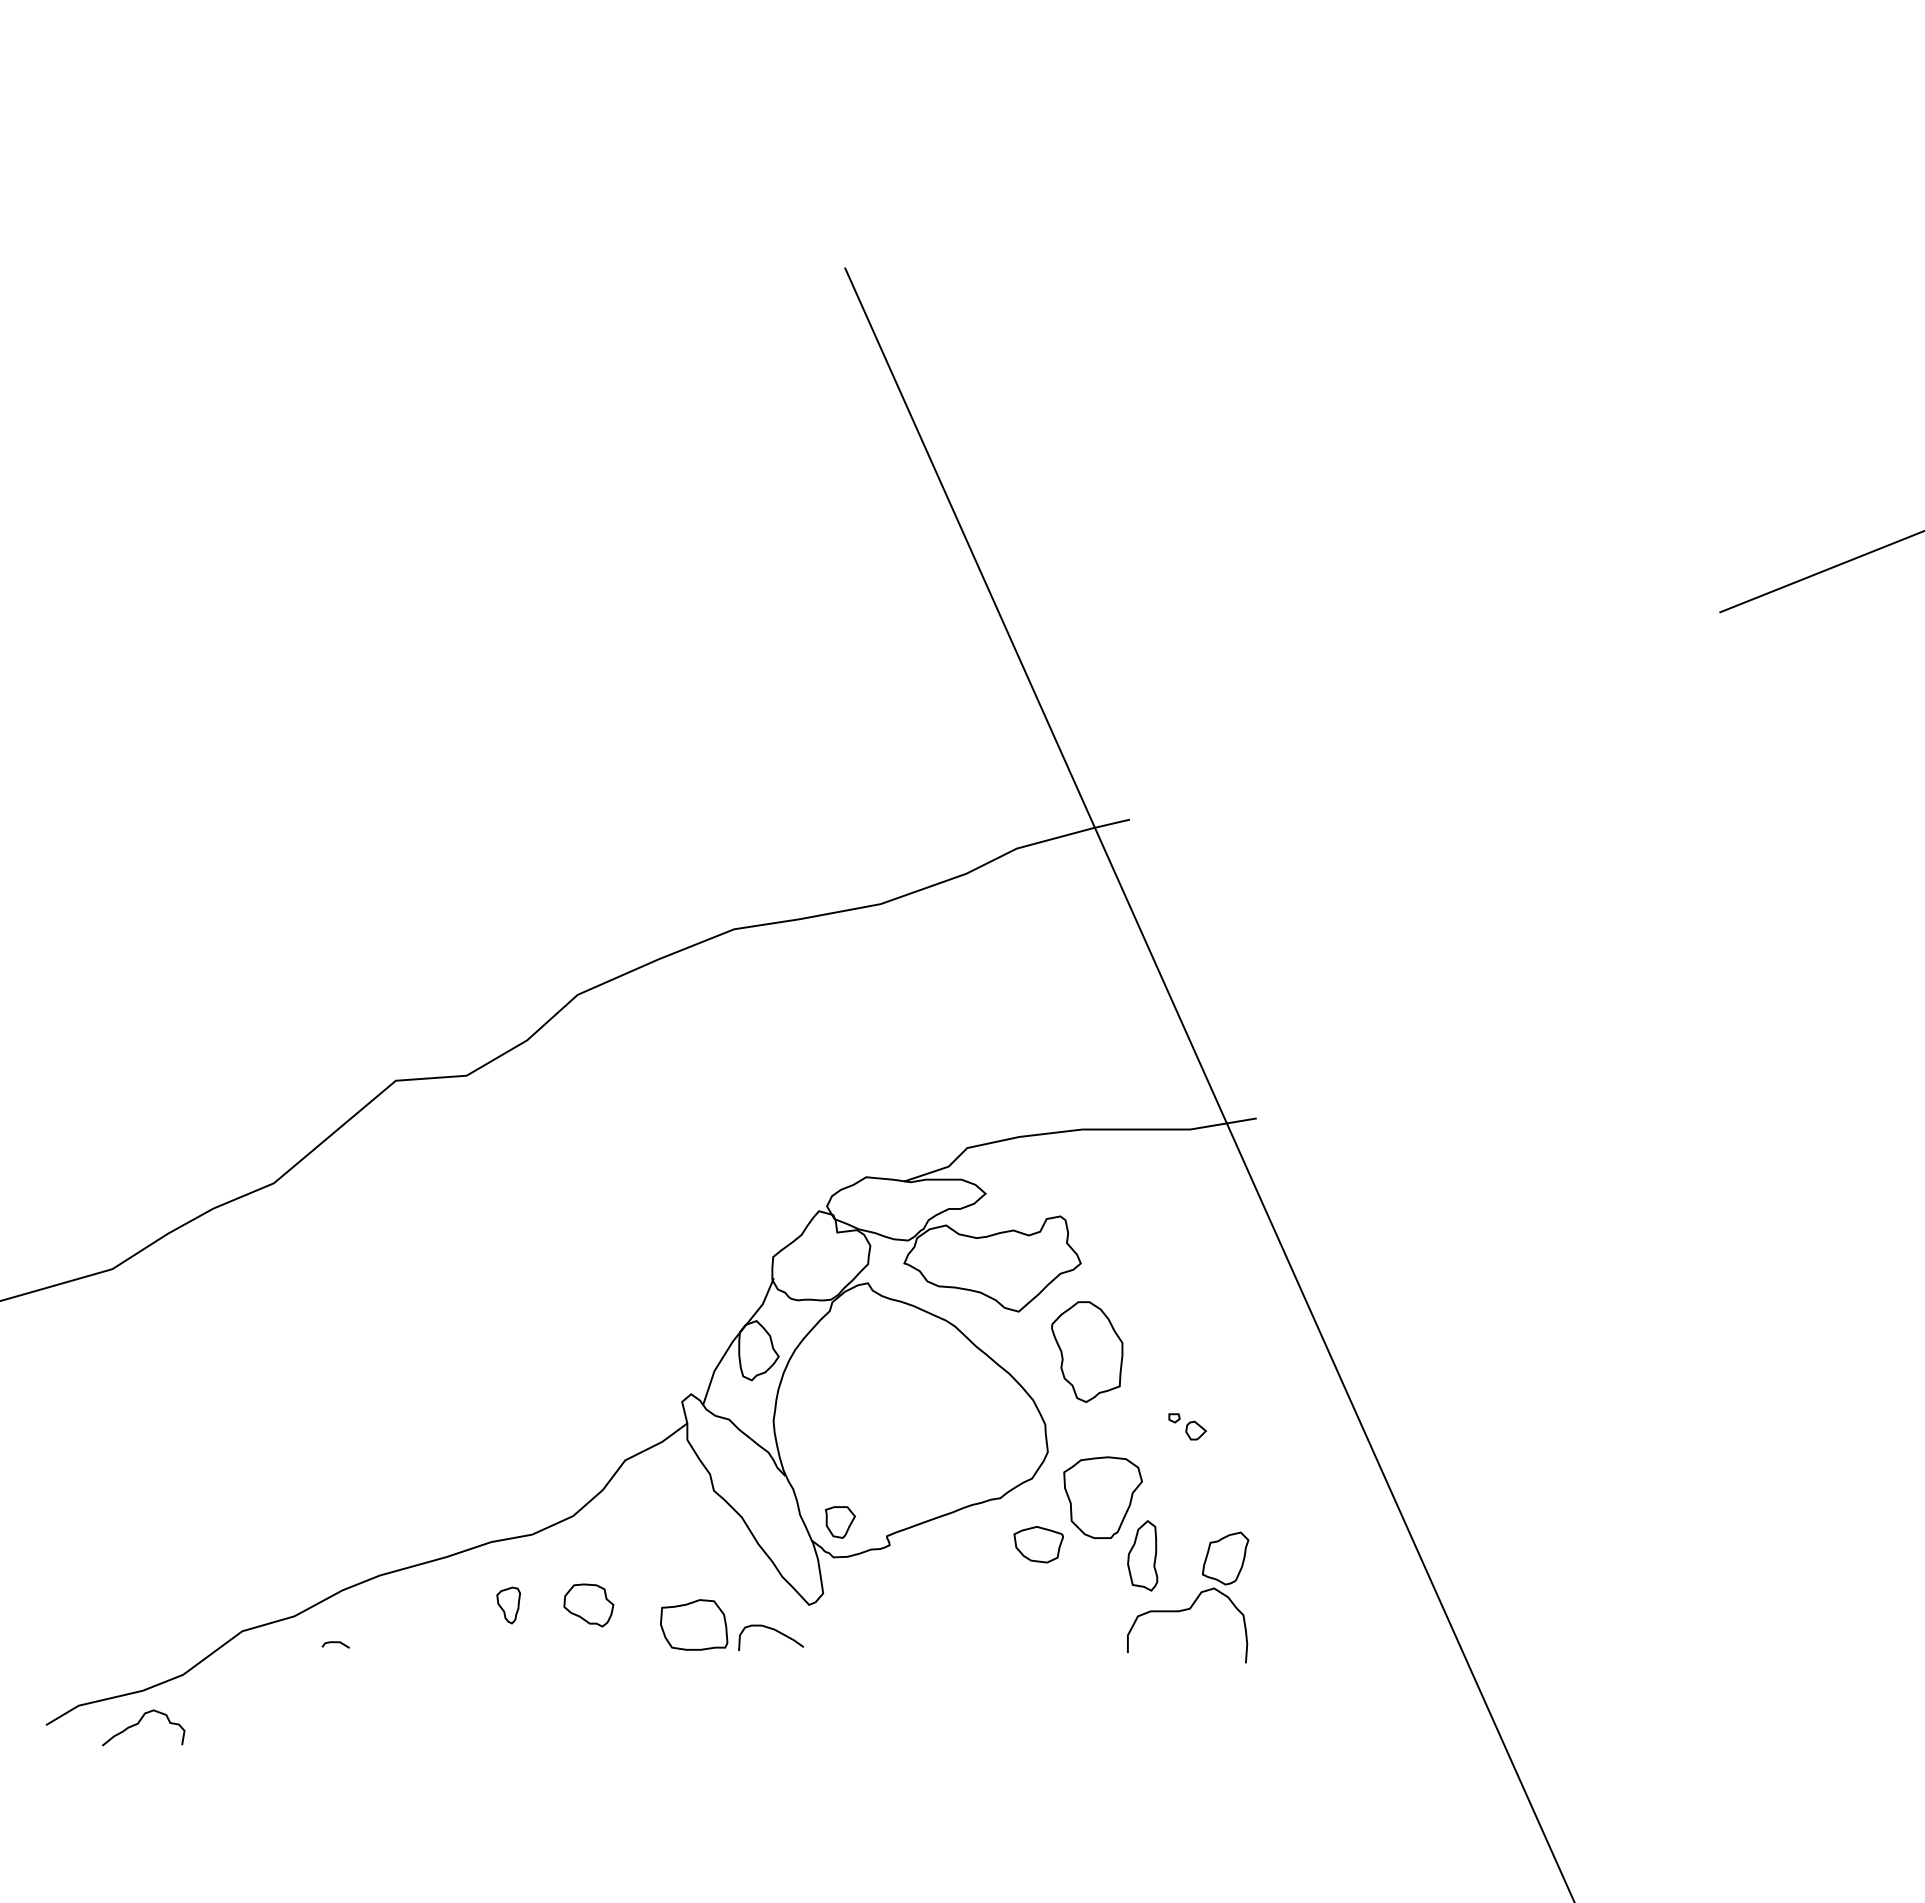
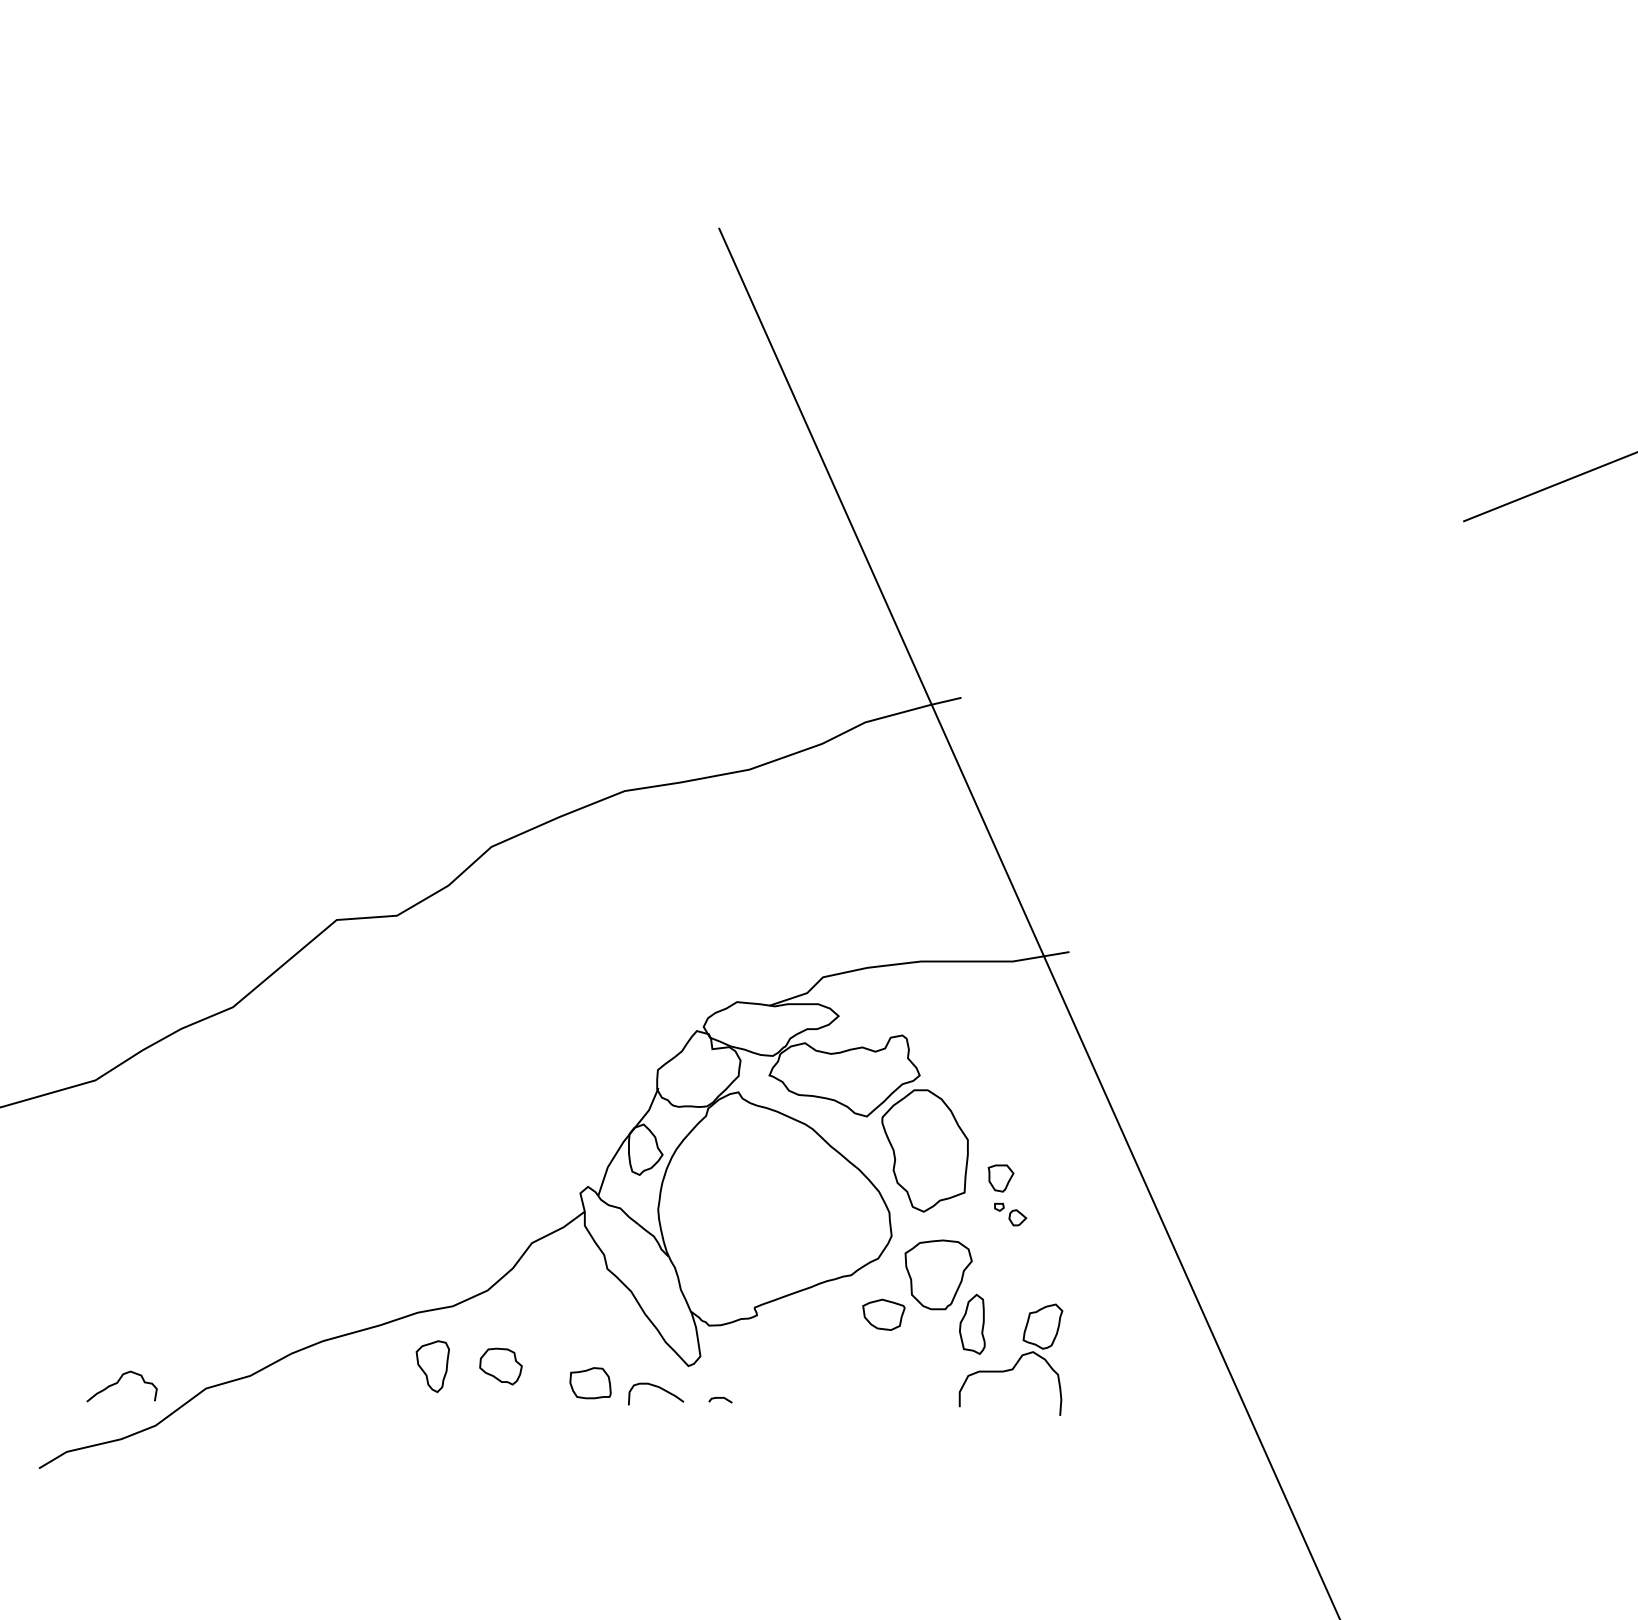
part: (1087, 1351) -> (925, 1150), size x1.43
part: (840, 1522) -> (1001, 1178), moved
part: (508, 1605) -> (432, 1366), size x1.67
part: (693, 1624) -> (590, 1382), size x0.71
line: (335, 1643) -> (720, 1398), moved
curve: (139, 1723) -> (118, 1382), moved

